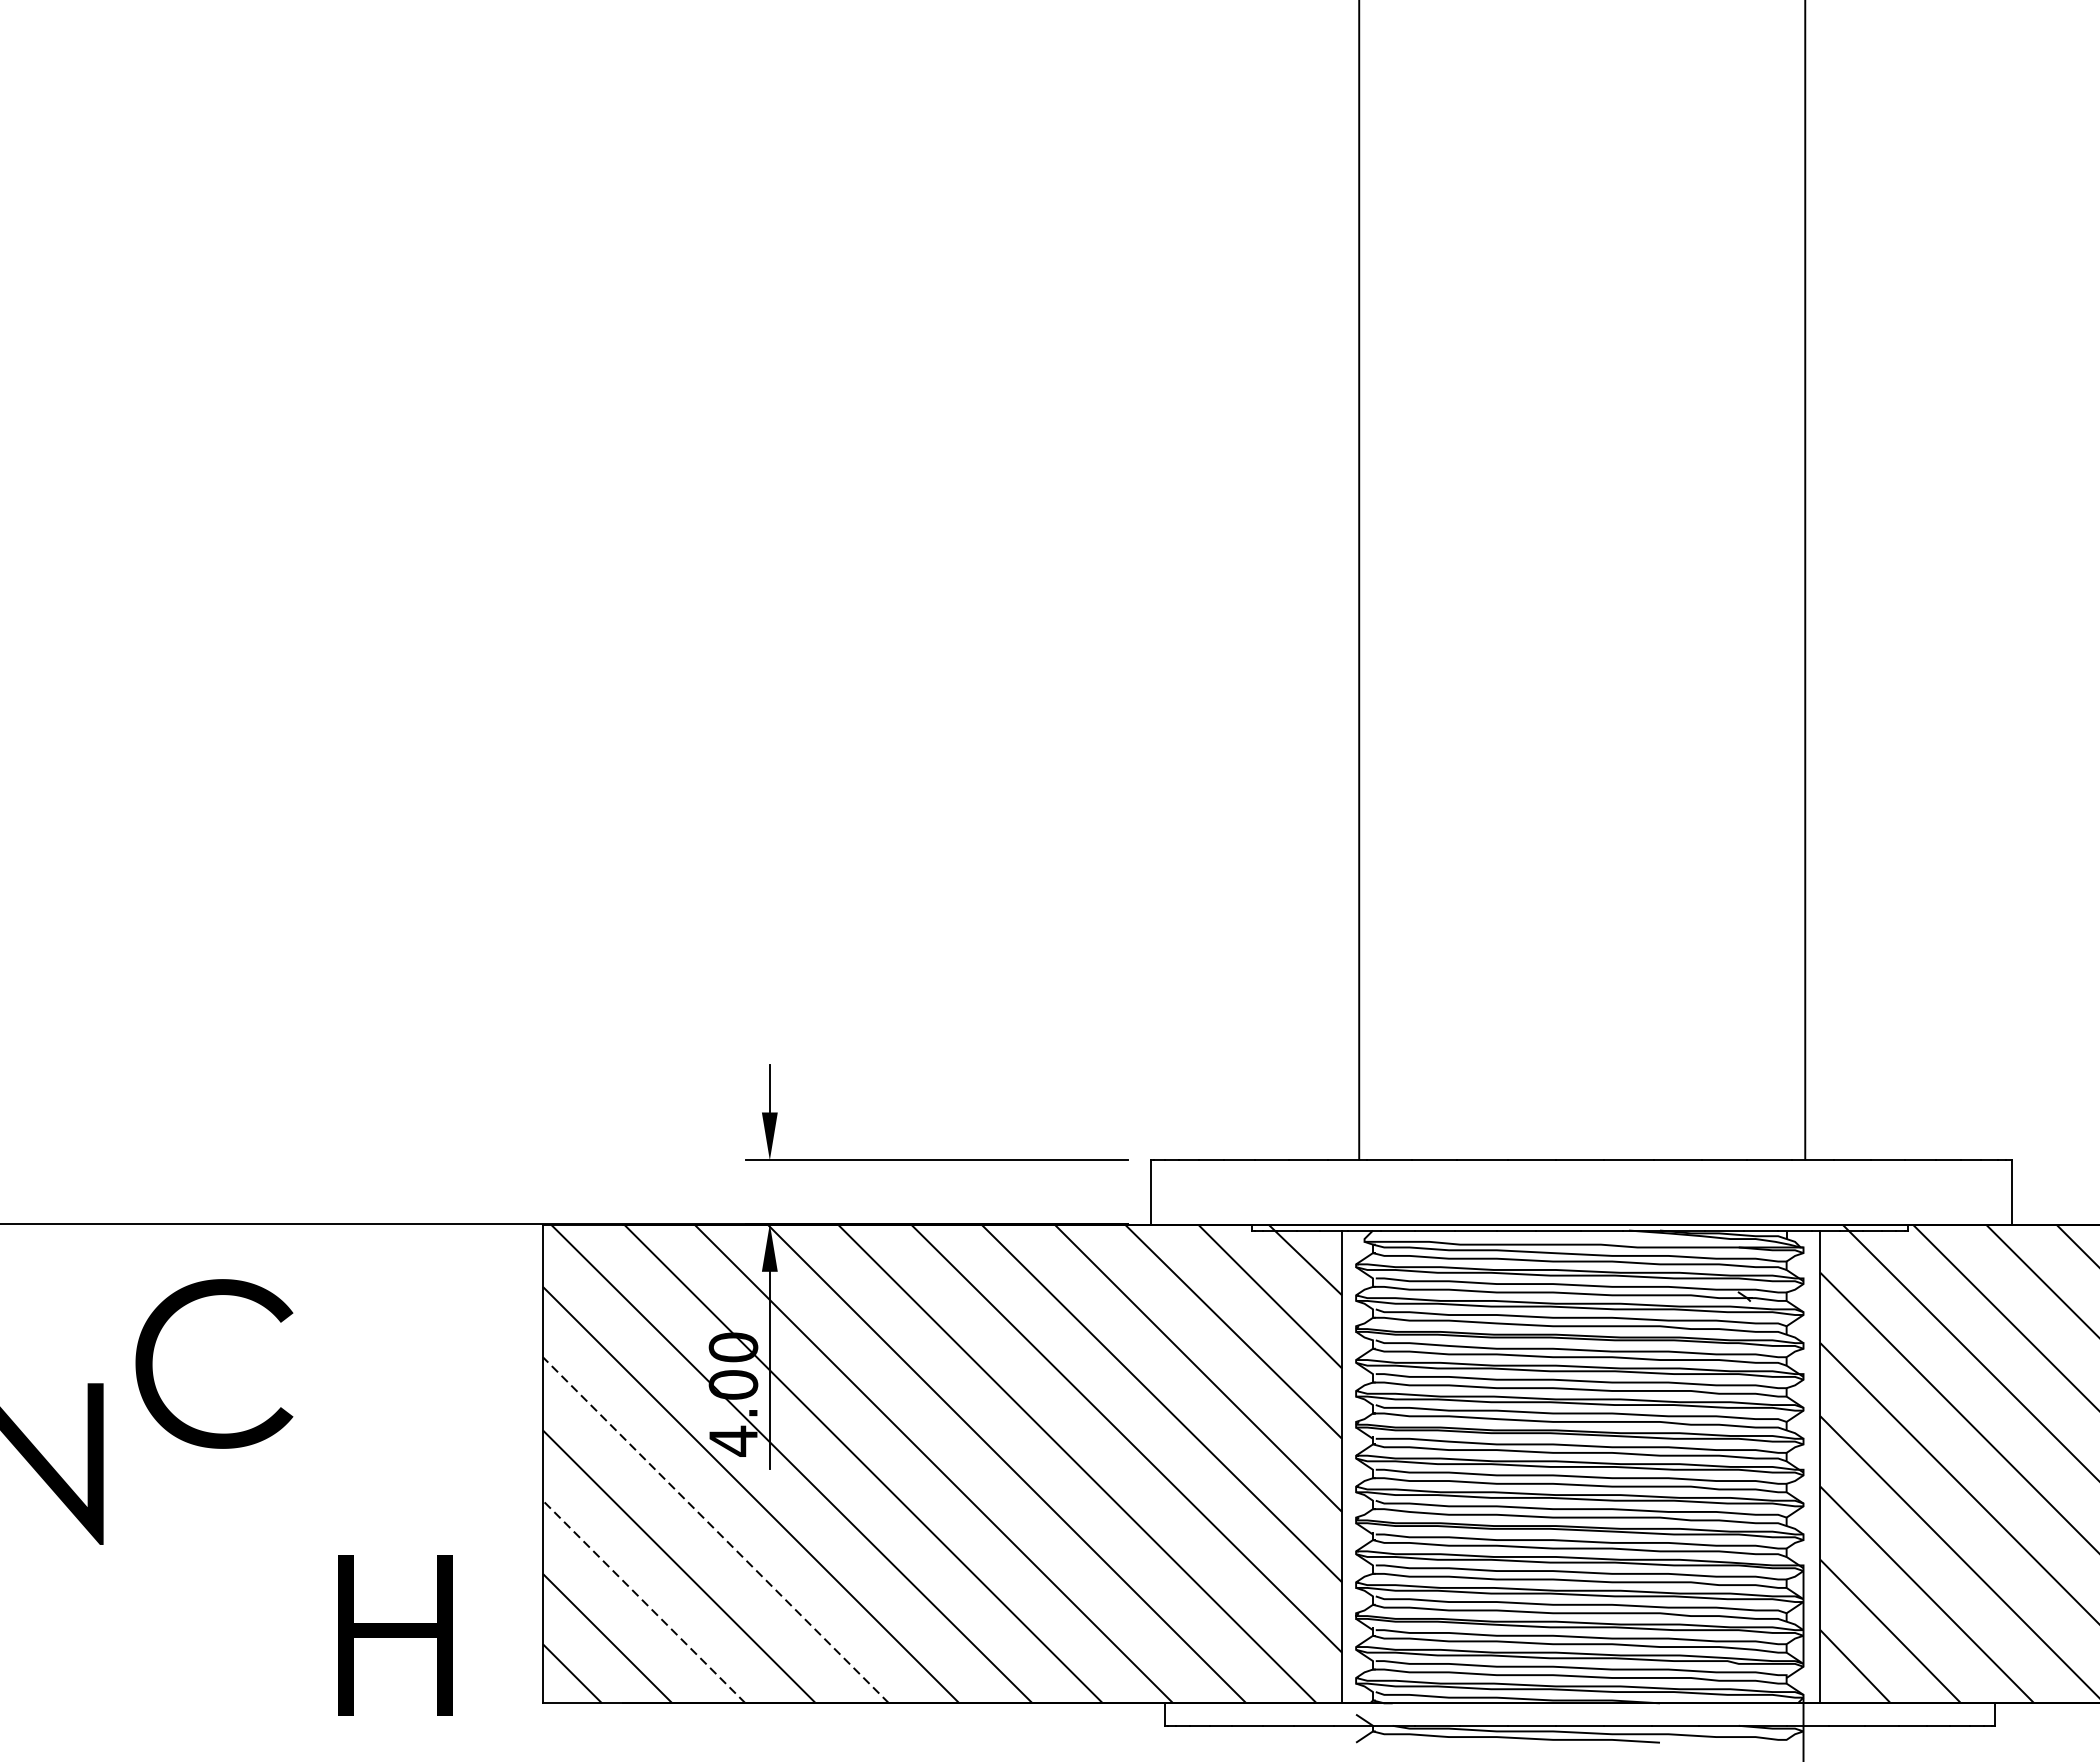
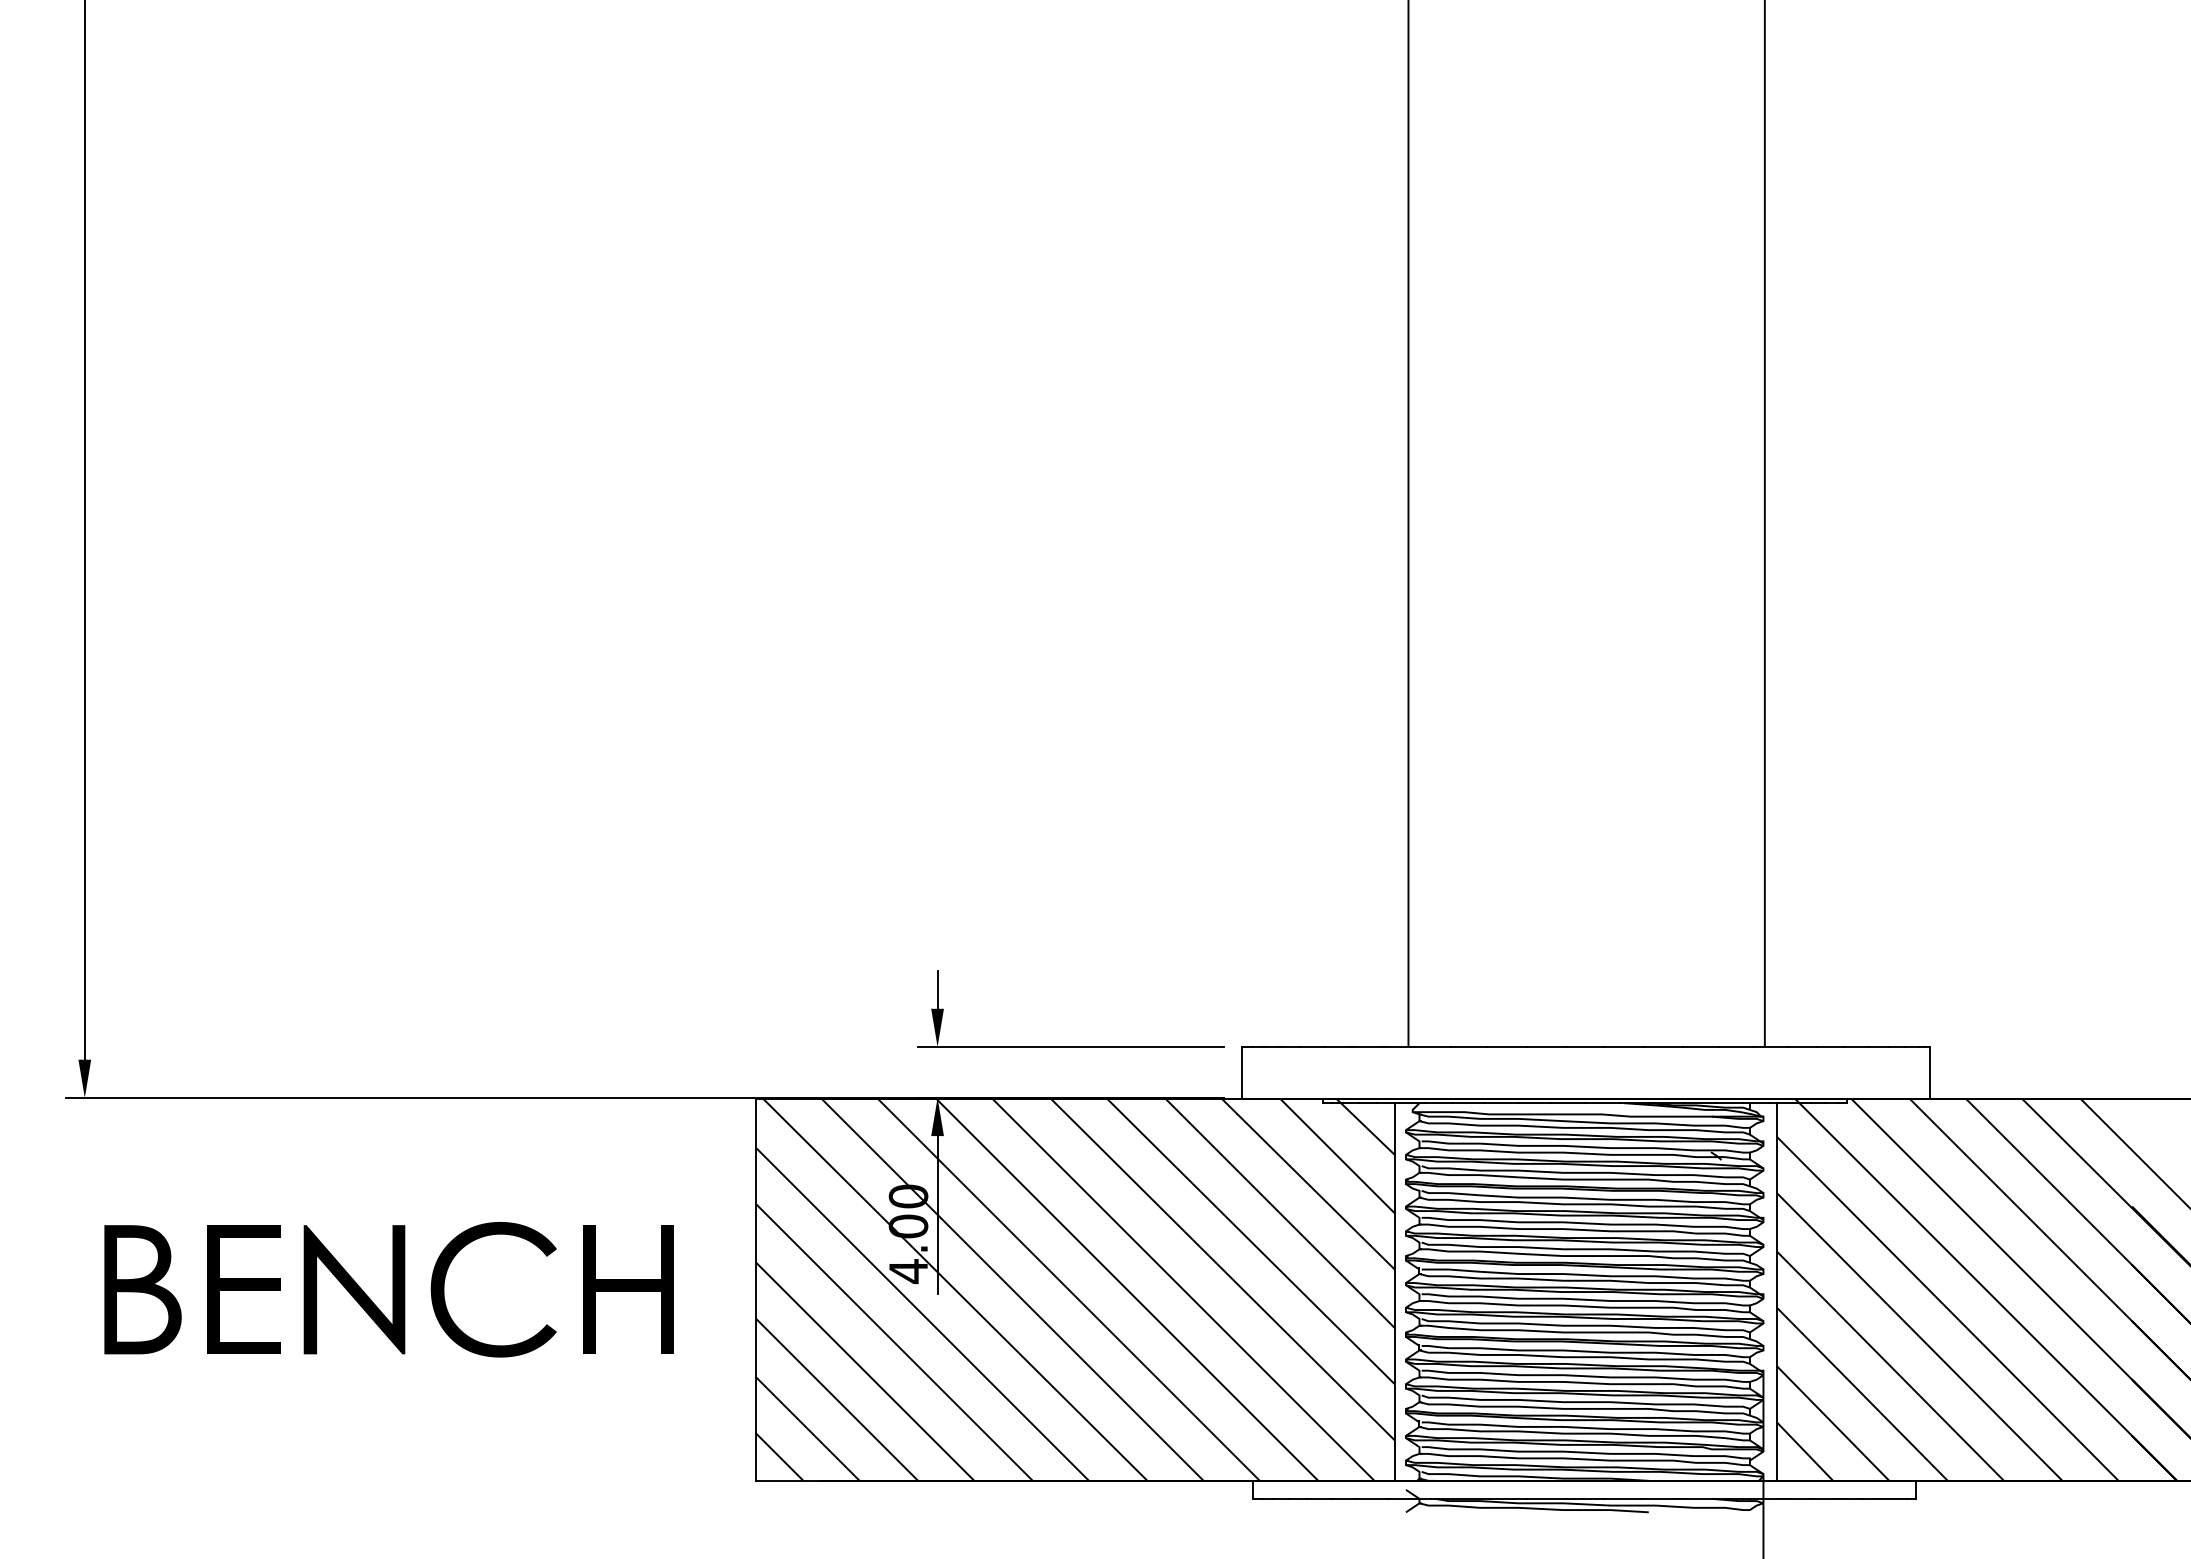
part: (153, 1352) -> (445, 1280), moved
line: (715, 1530) -> (894, 1342), dashed -> solid
line: (643, 1601) -> (836, 1399), dashed -> solid
part: (395, 1635) -> (628, 1289), moved

